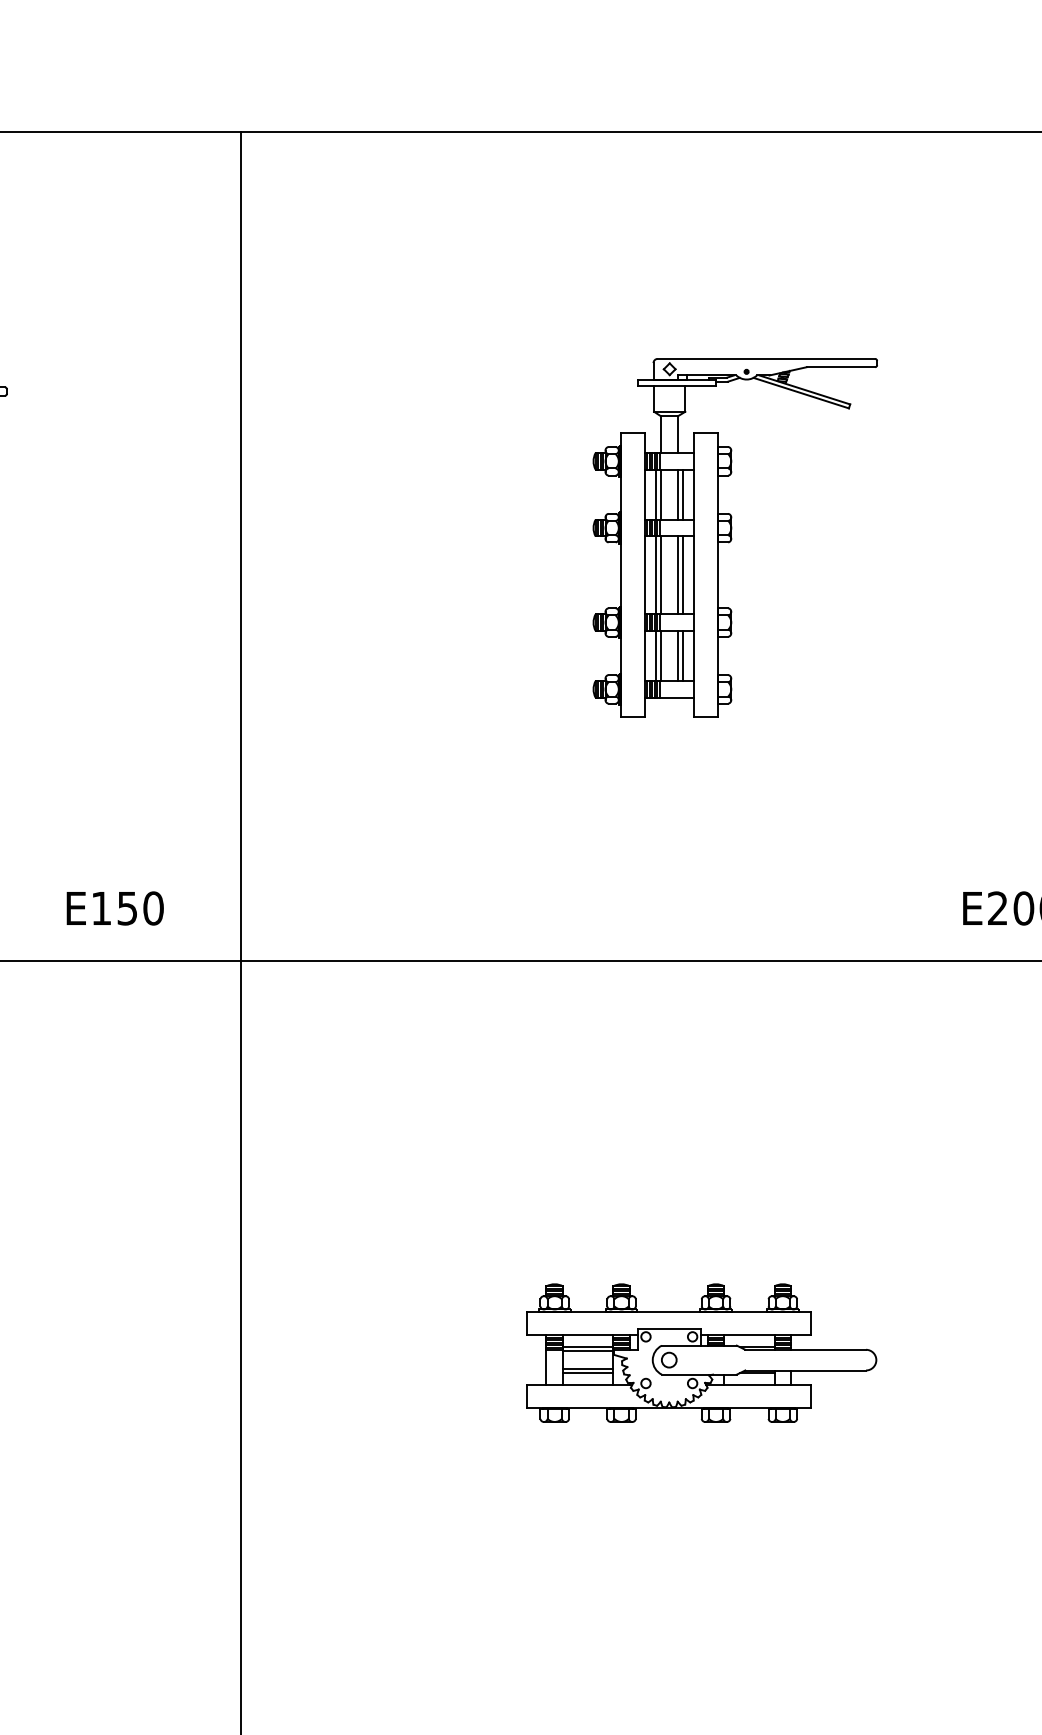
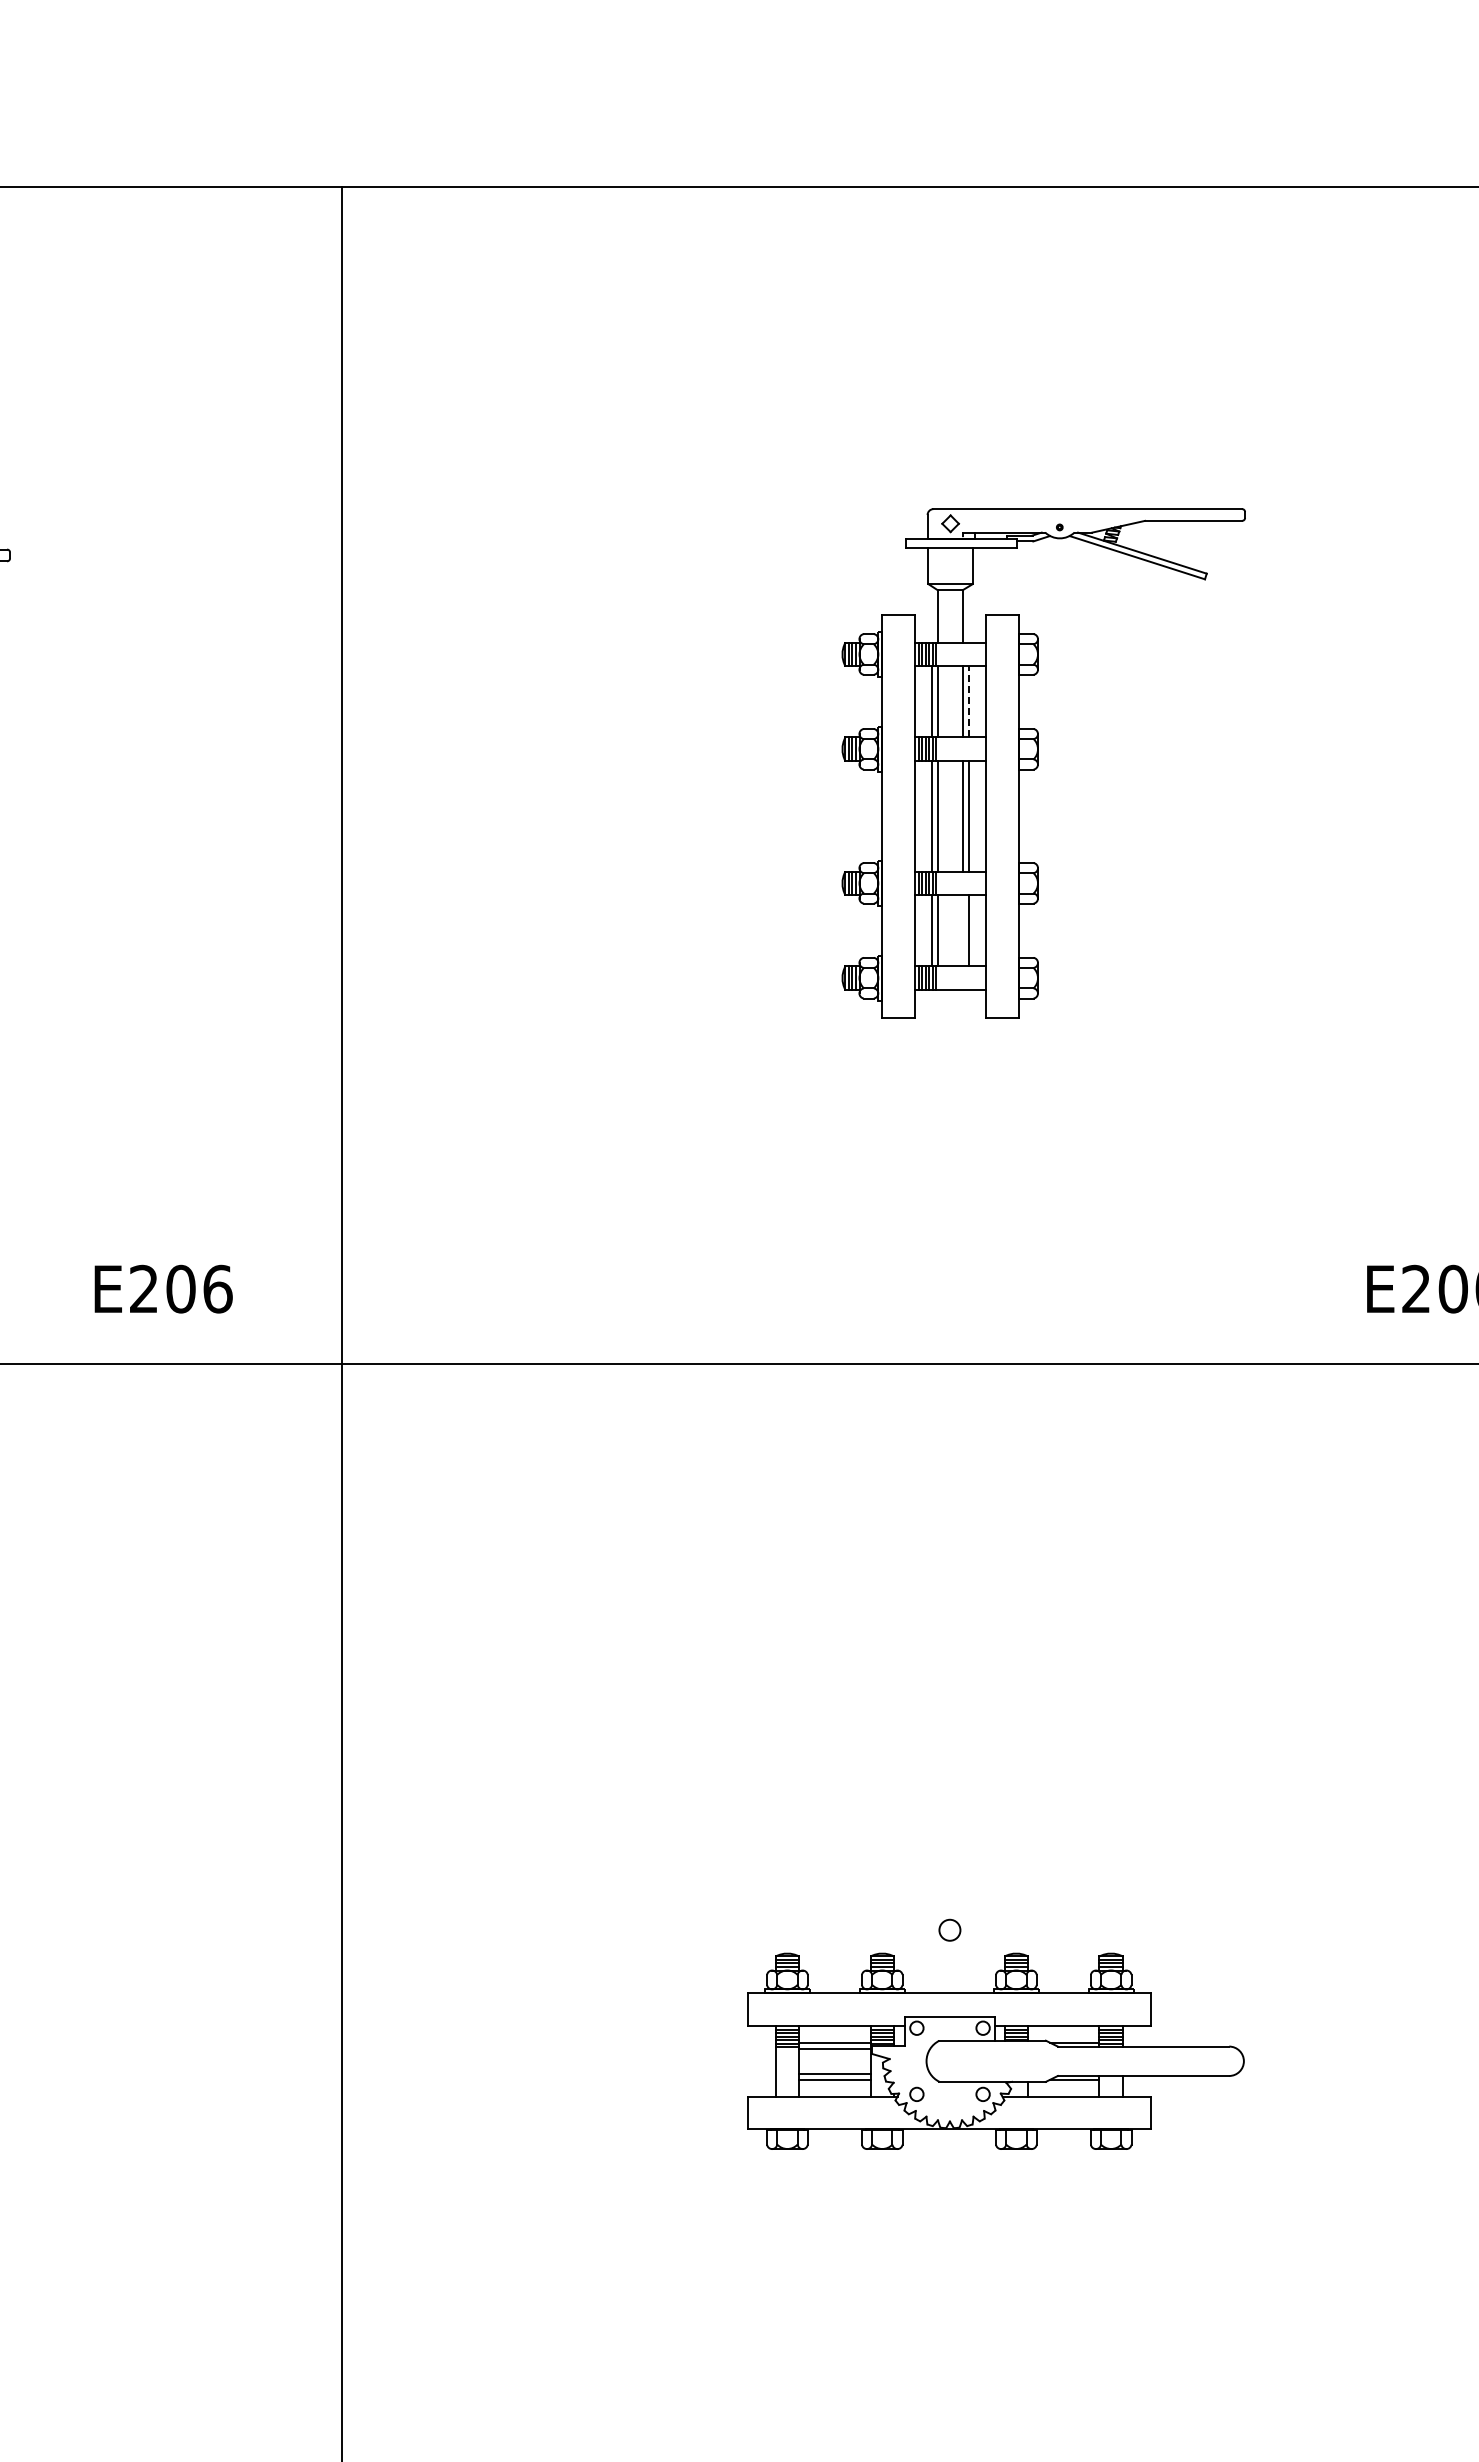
line: (682, 494) -> (968, 701), solid -> dashed
line: (678, 655) -> (962, 930), removed
text: (127, 908) -> (181, 1288), E150 -> E206
part: (701, 1352) -> (995, 2050), moved

